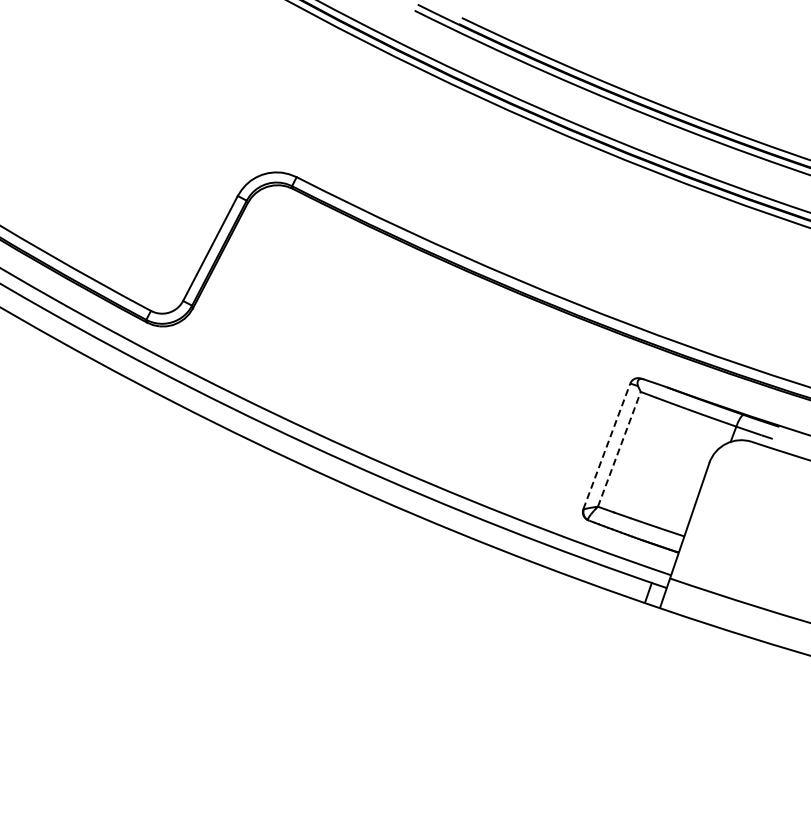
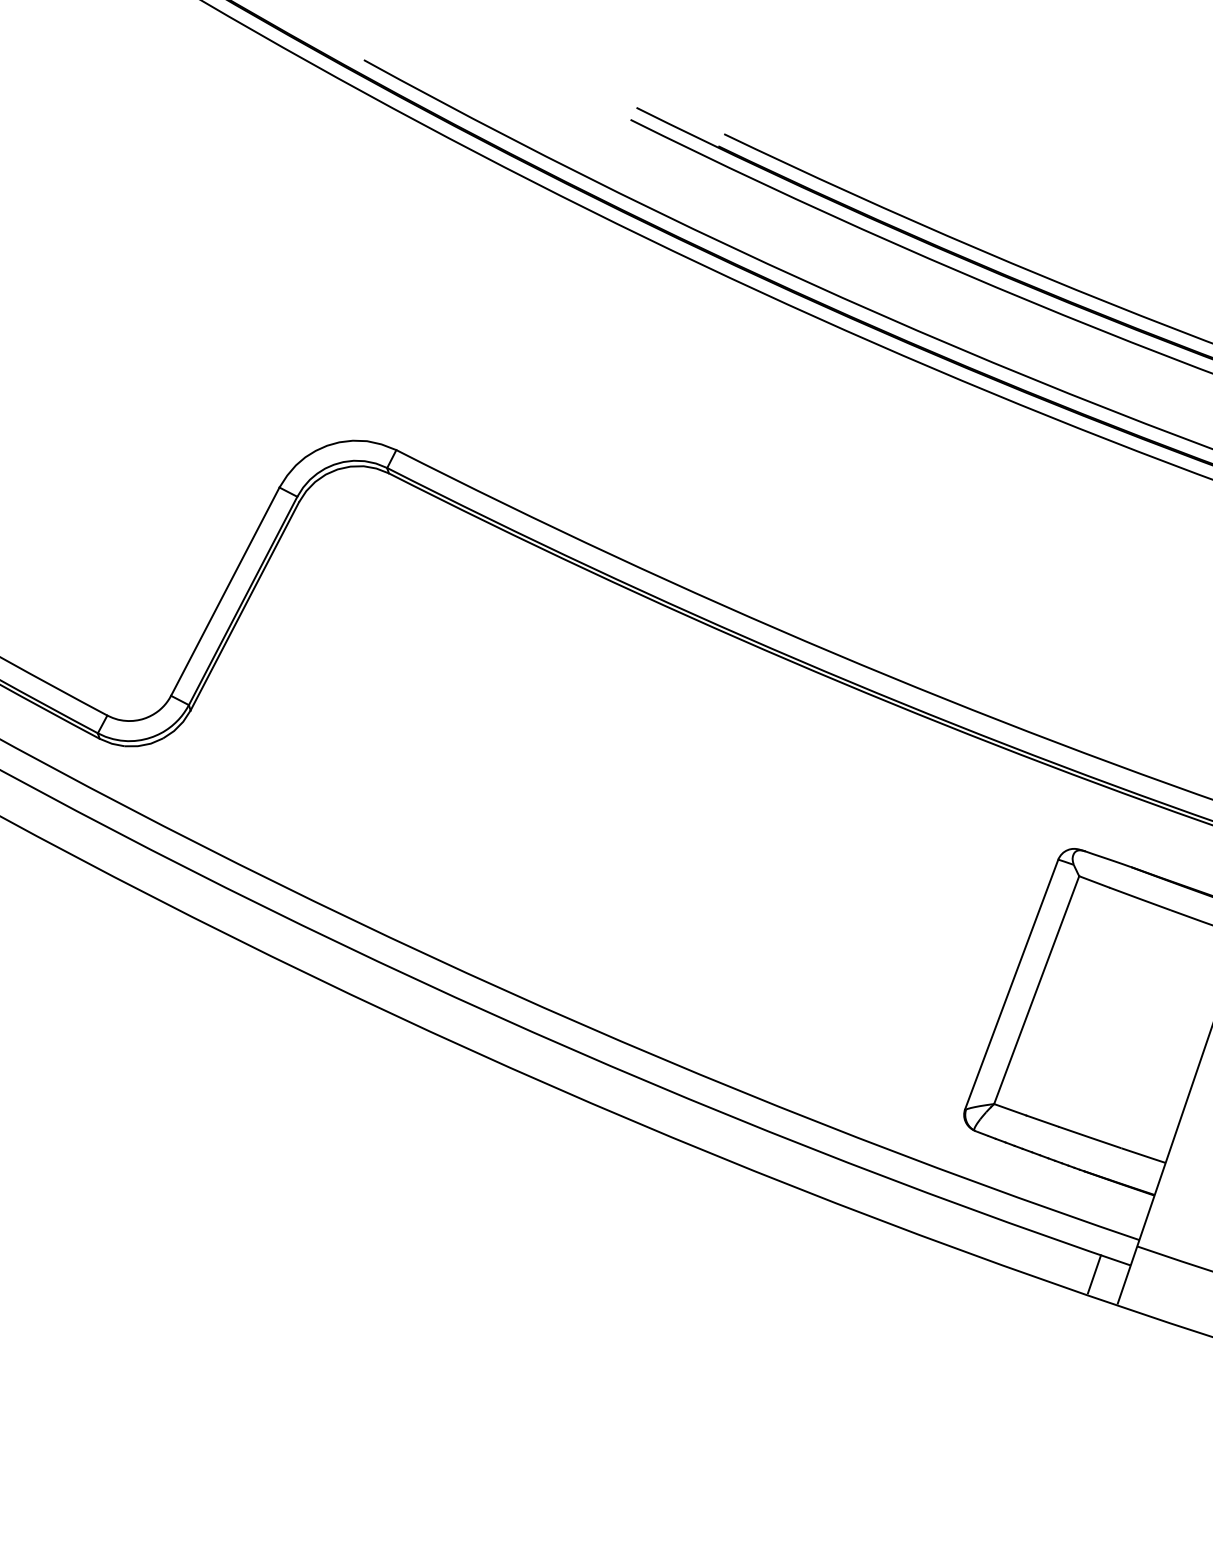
line: (606, 445) -> (1011, 982), dashed -> solid
line: (619, 448) -> (1036, 988), dashed -> solid

